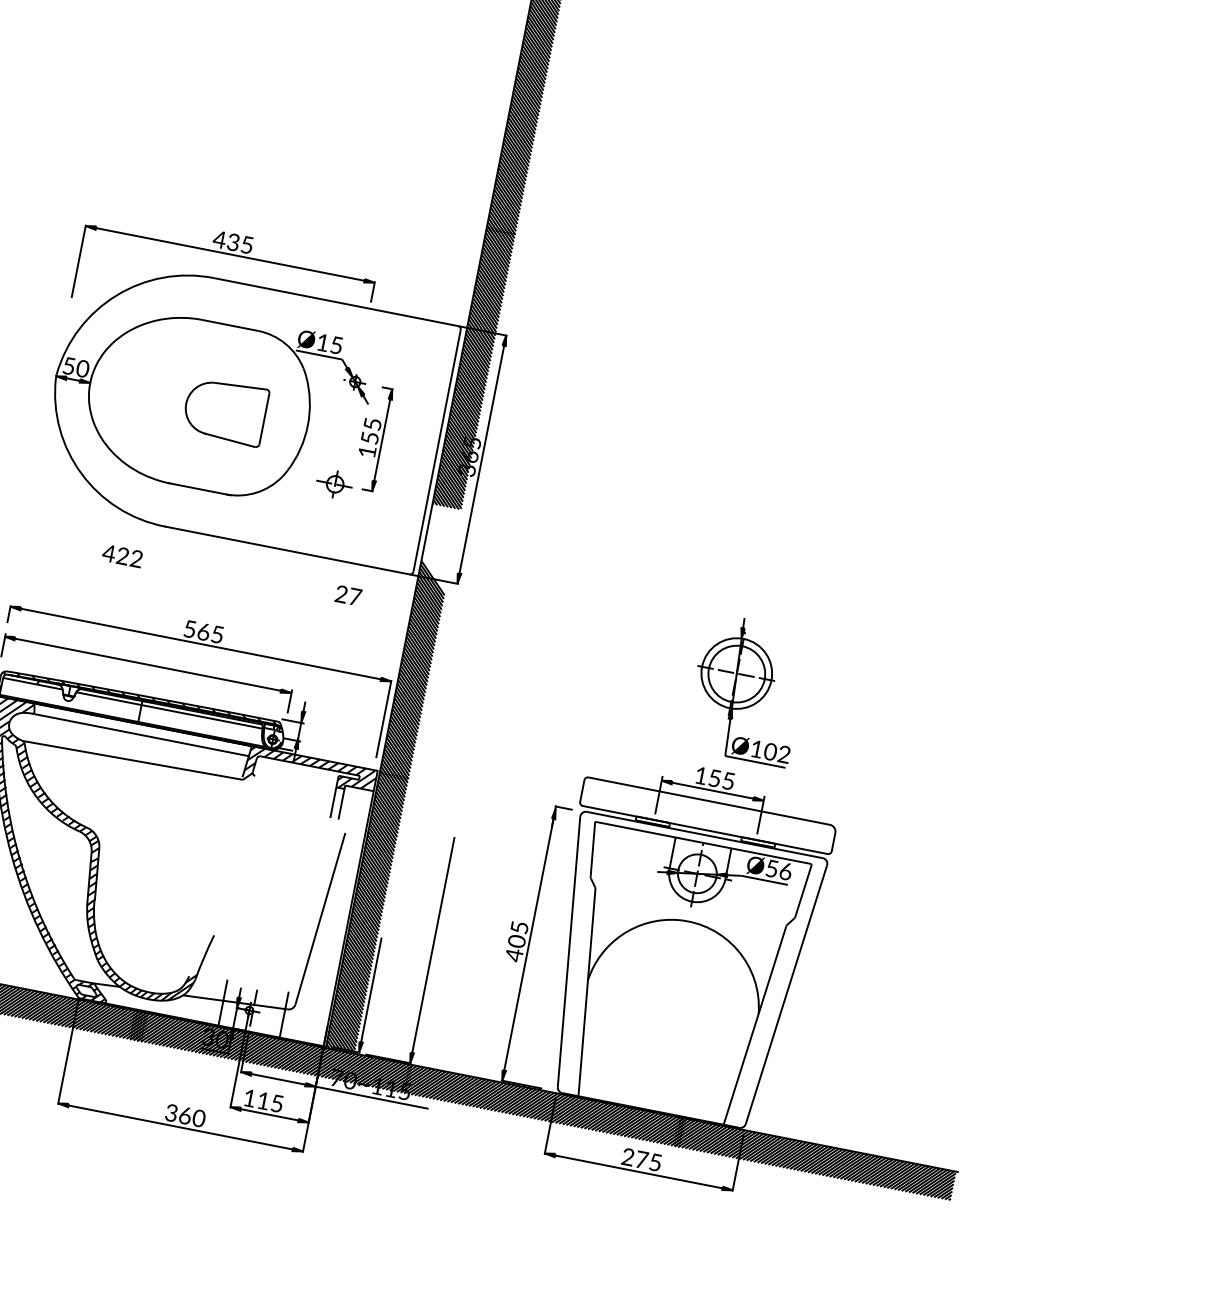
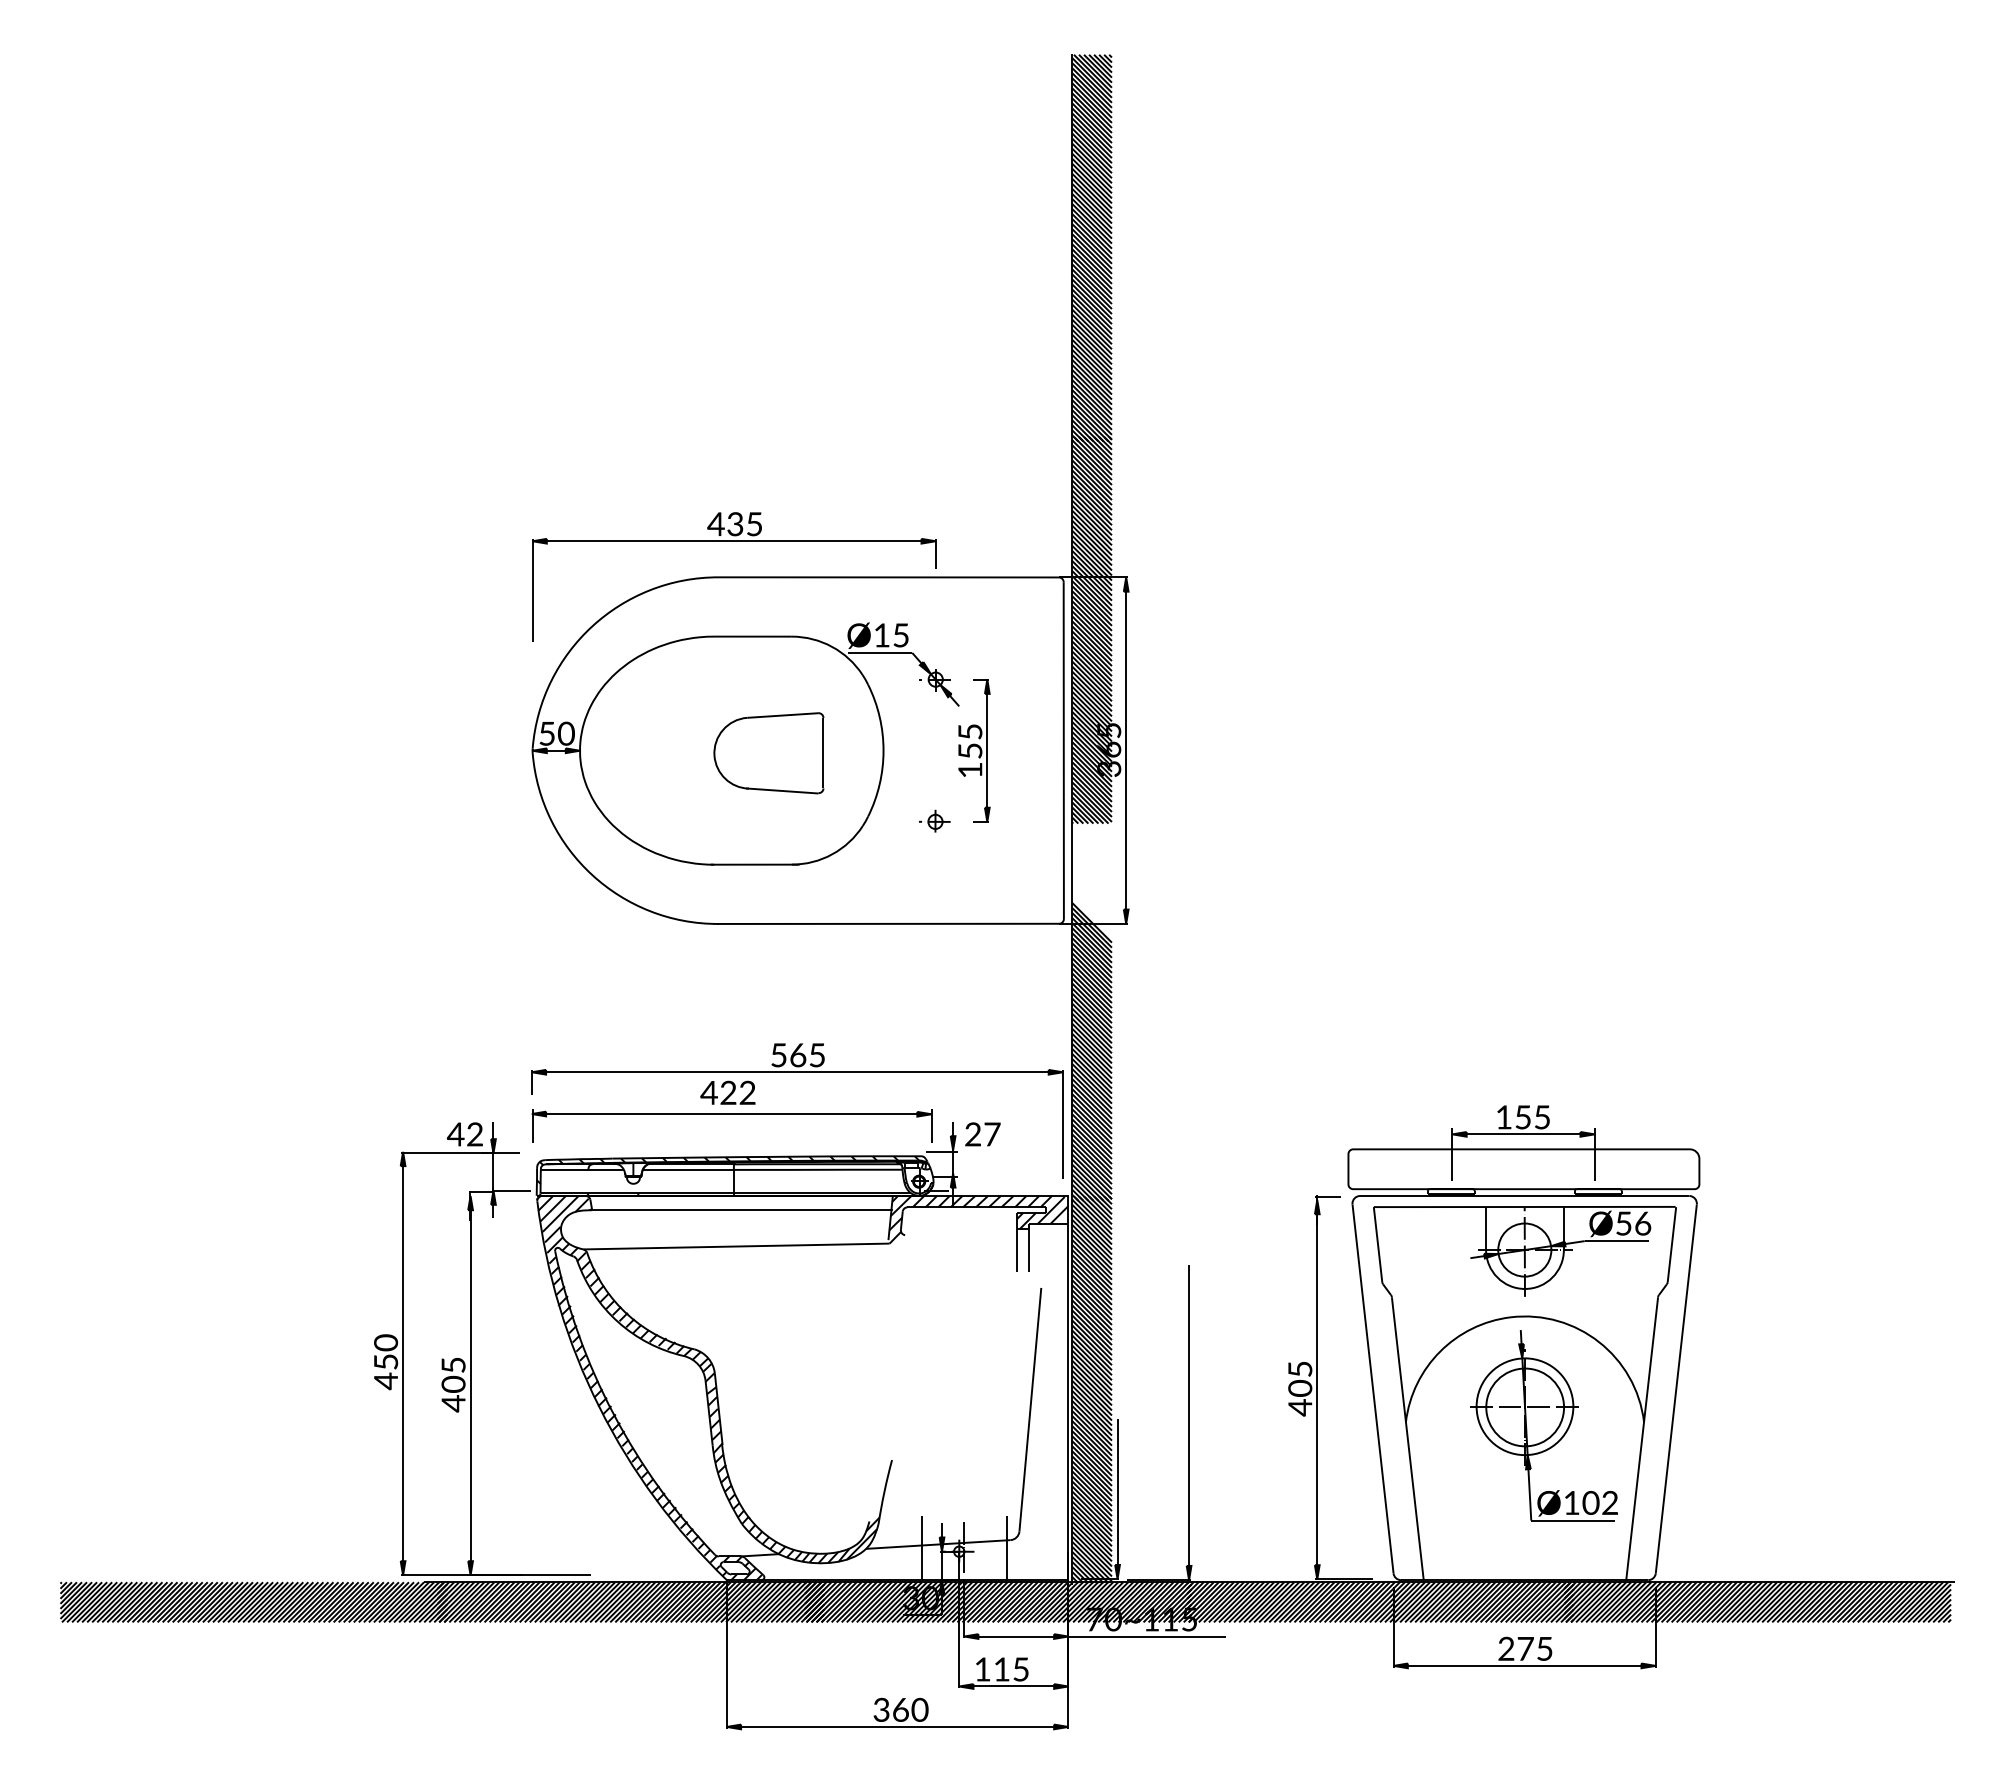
part: (334, 482) -> (934, 820), size x0.62
text: (122, 555) -> (727, 1092), moved
text: (348, 595) -> (982, 1134), moved
part: (747, 689) -> (1543, 1425), moved

